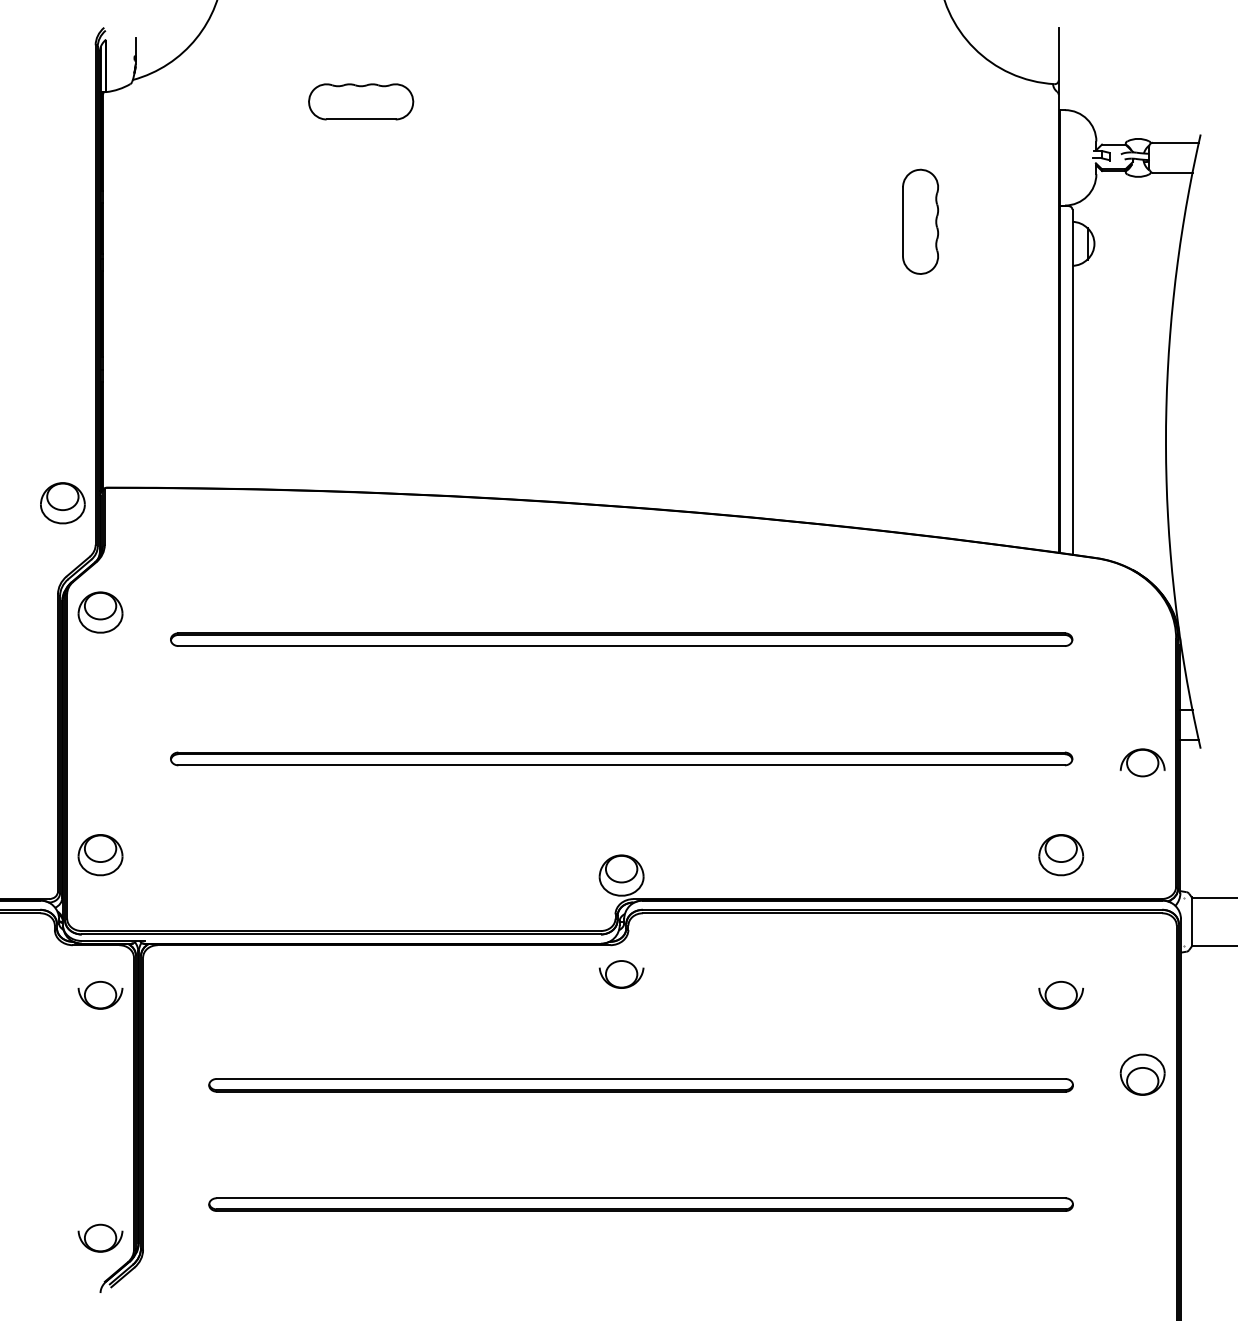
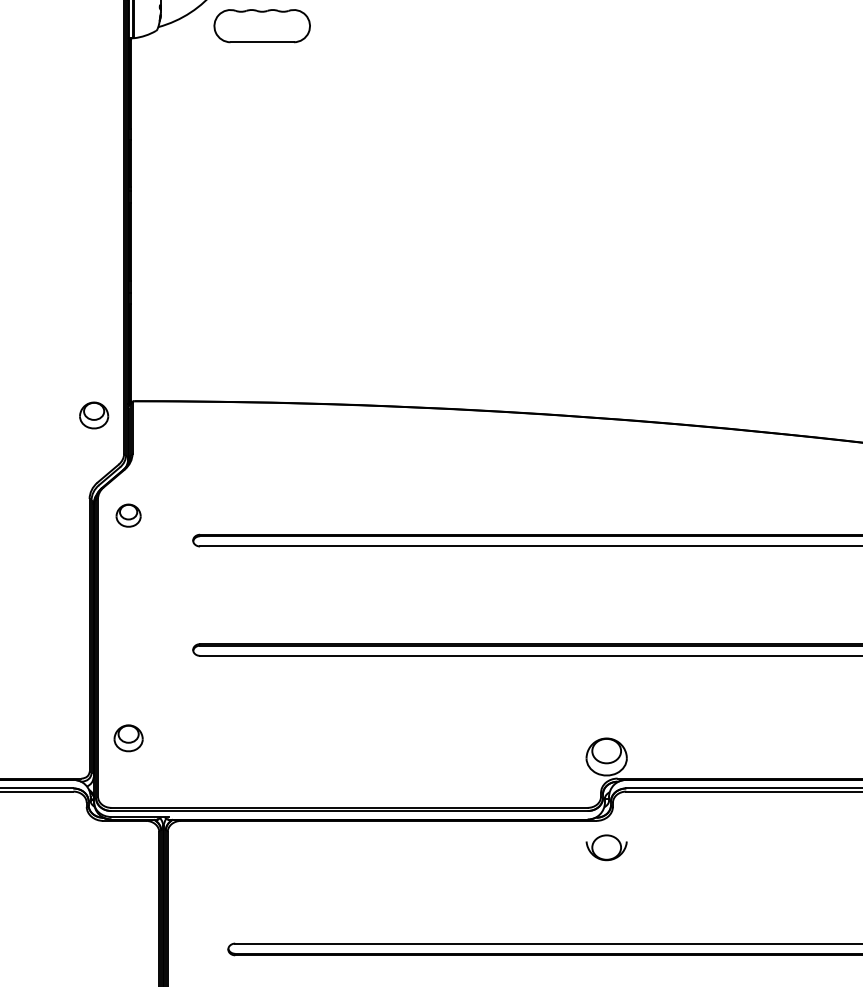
part: (361, 101) -> (262, 25), moved
part: (62, 503) -> (93, 415), size x0.7
part: (100, 612) -> (128, 515), size x0.6
part: (100, 855) -> (128, 738), size x0.7
part: (100, 994) -> (128, 866), removed

